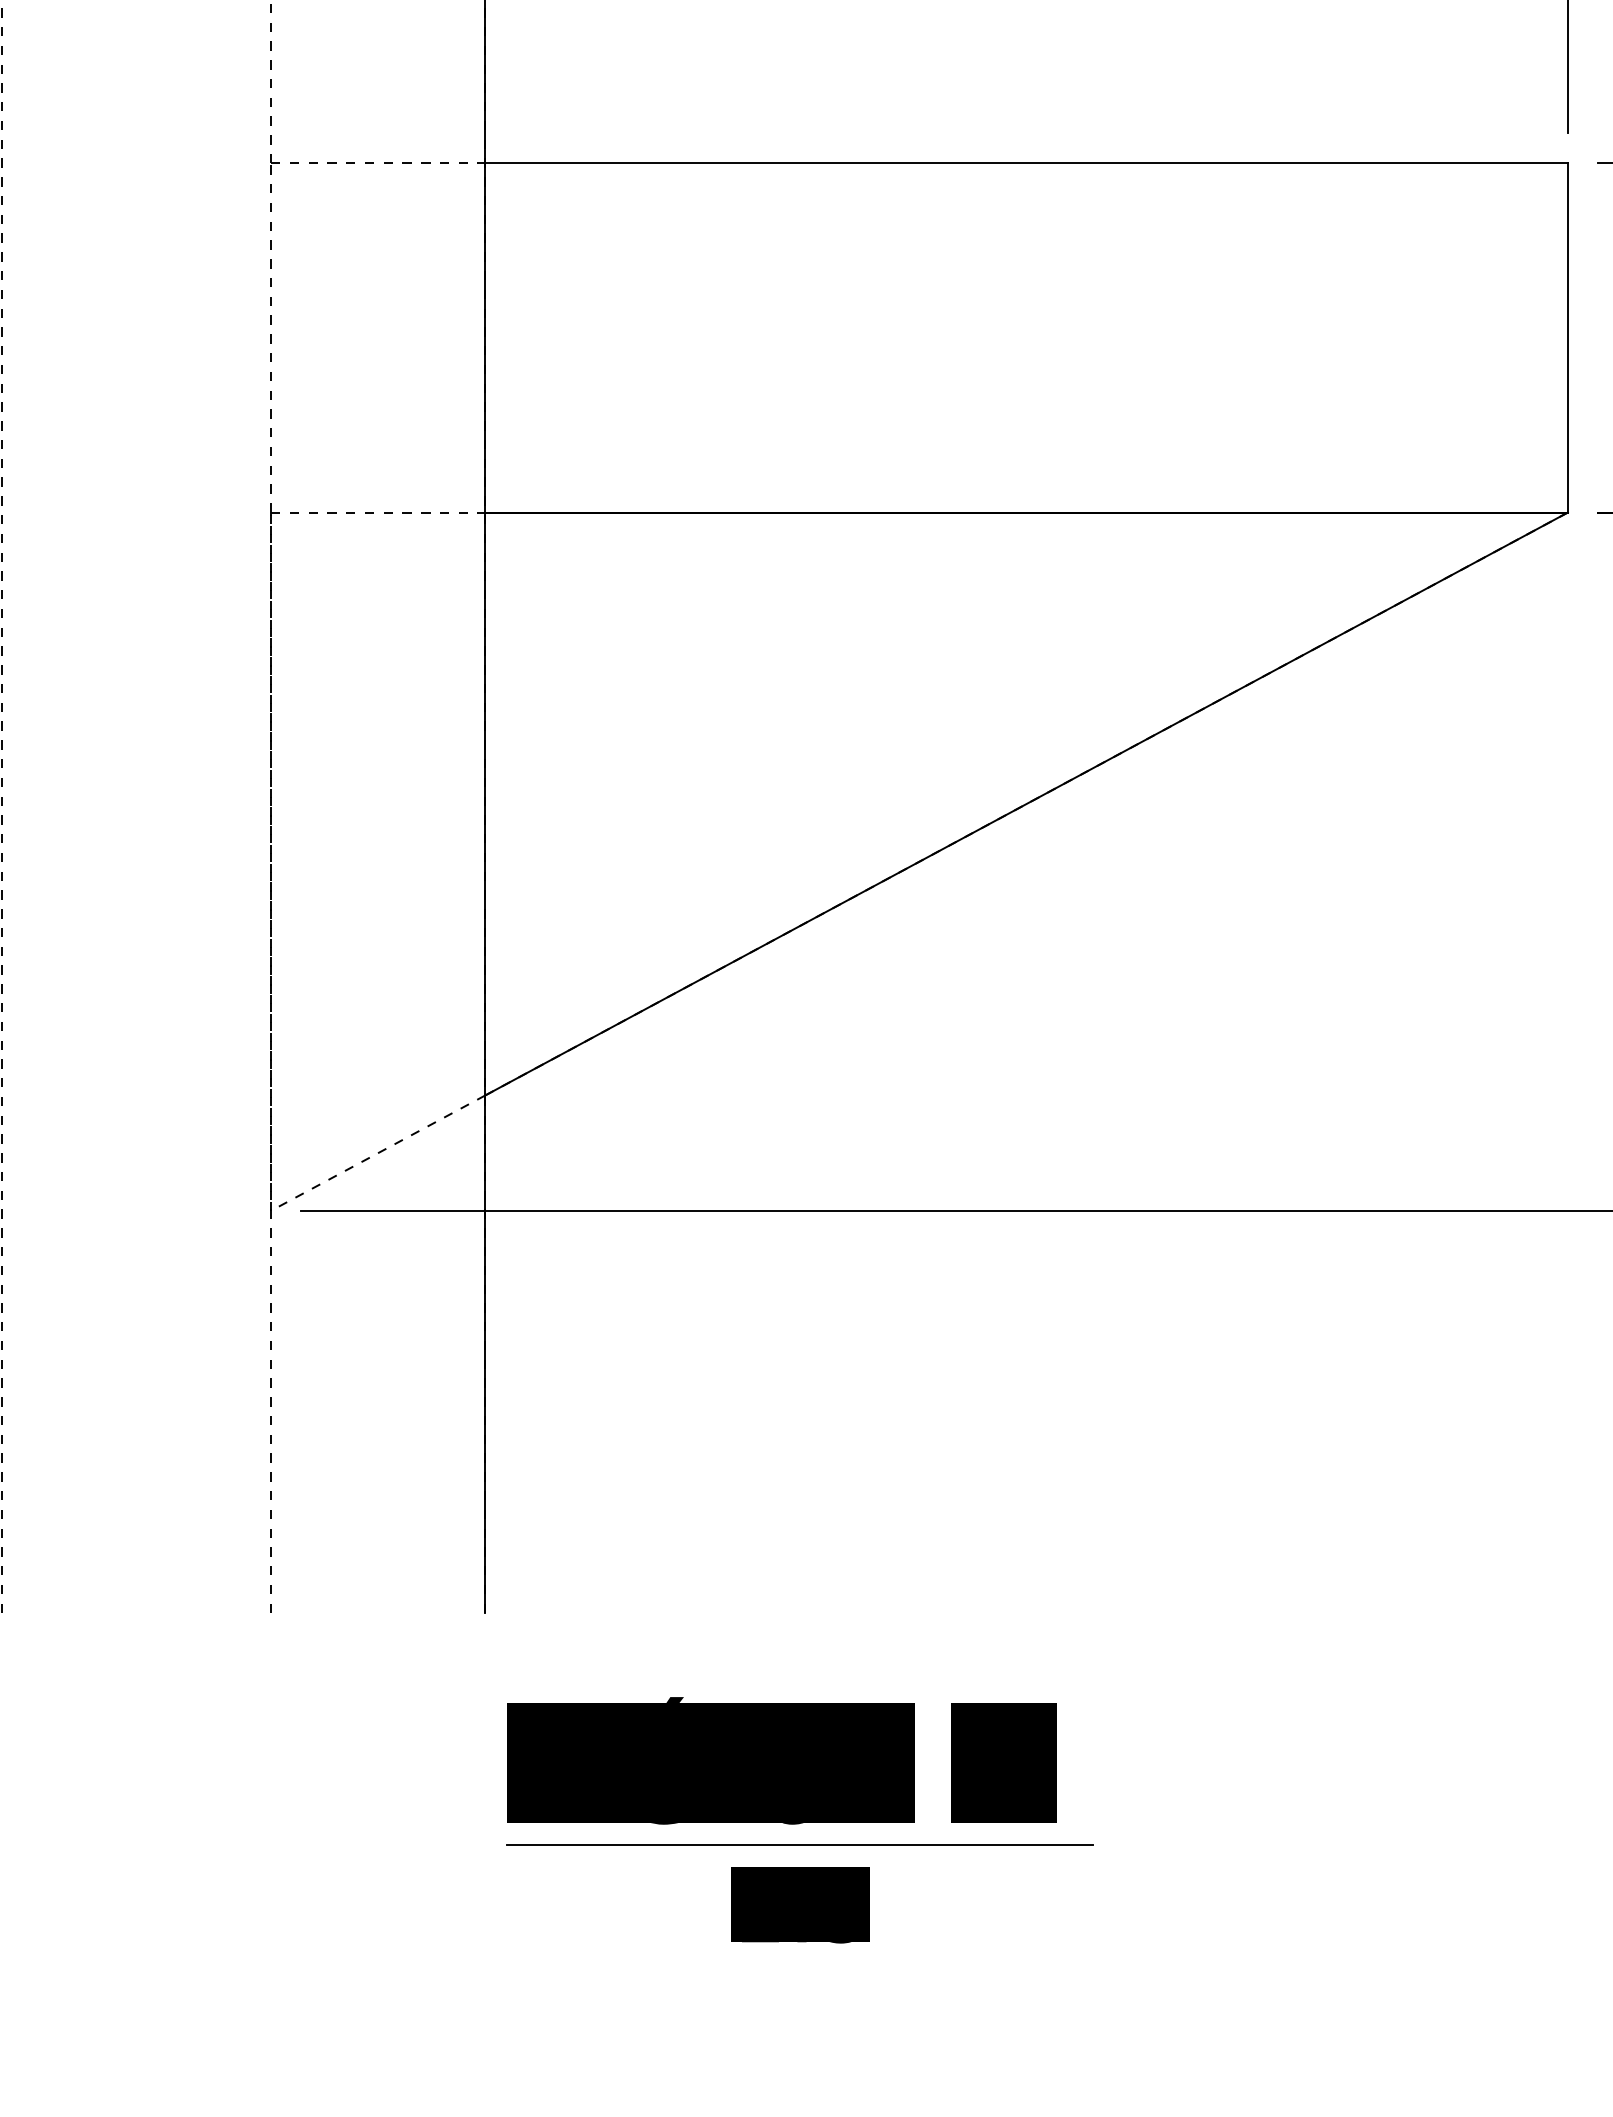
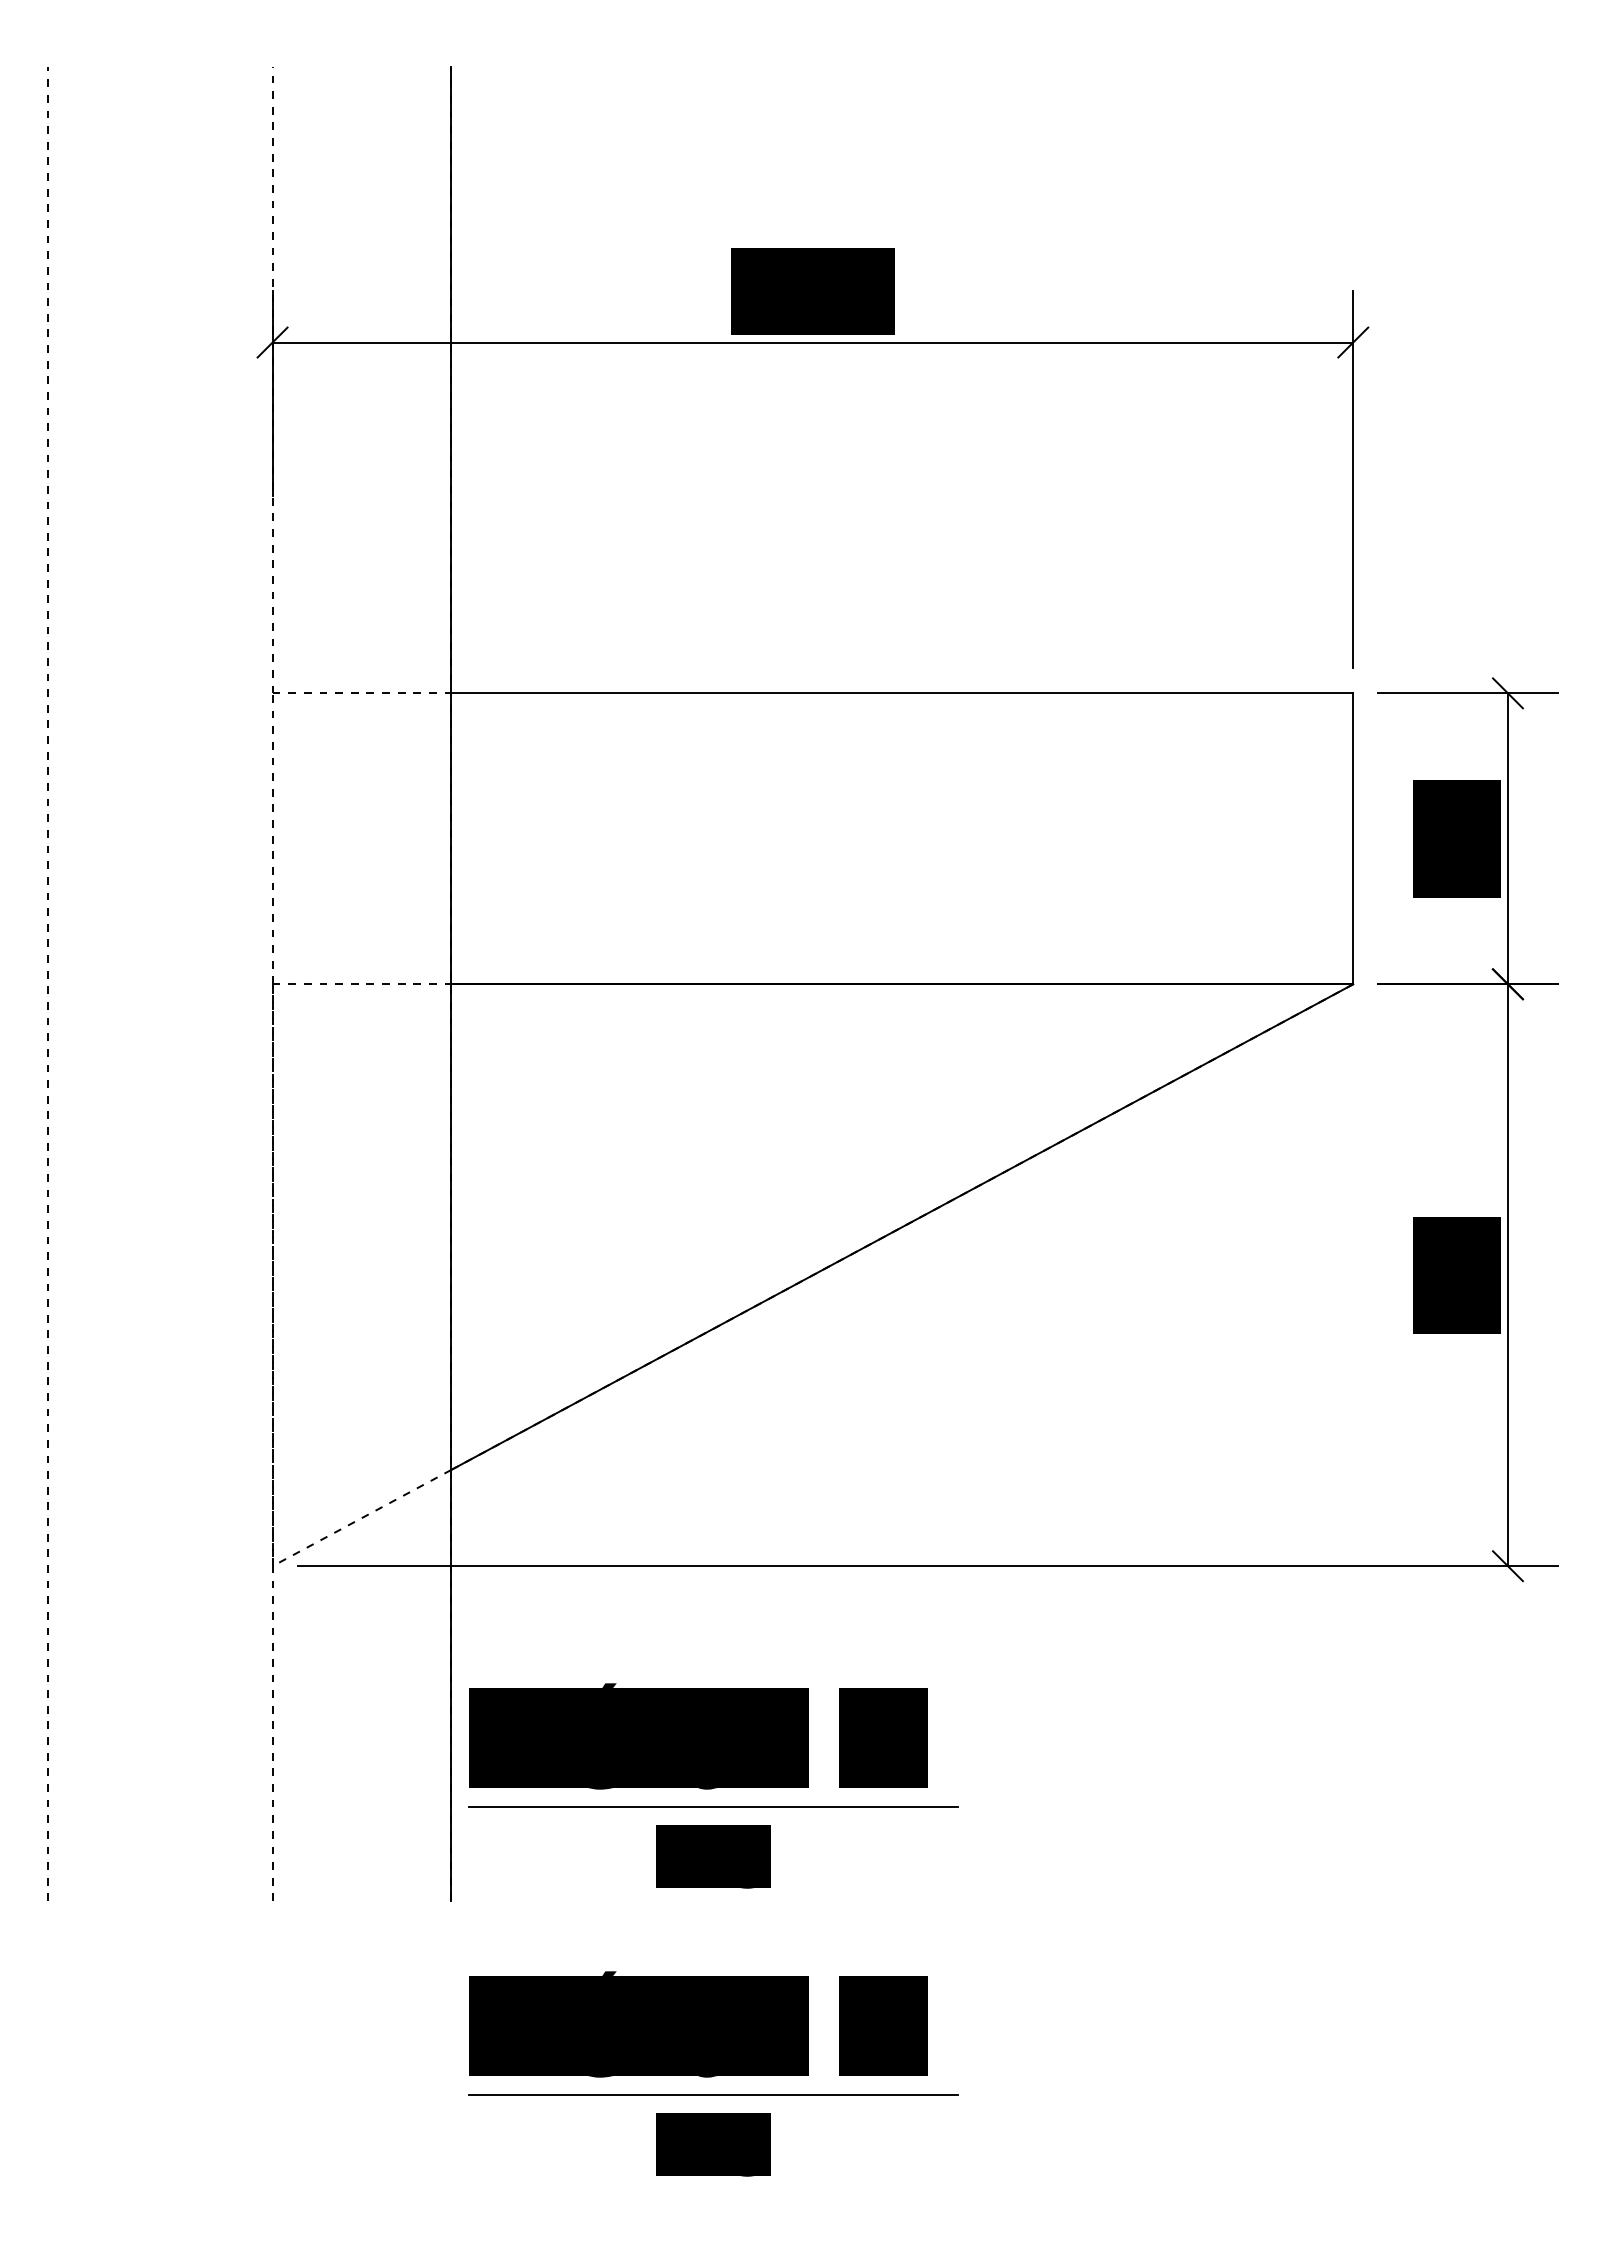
part: (800, 1474) -> (713, 1785), added

